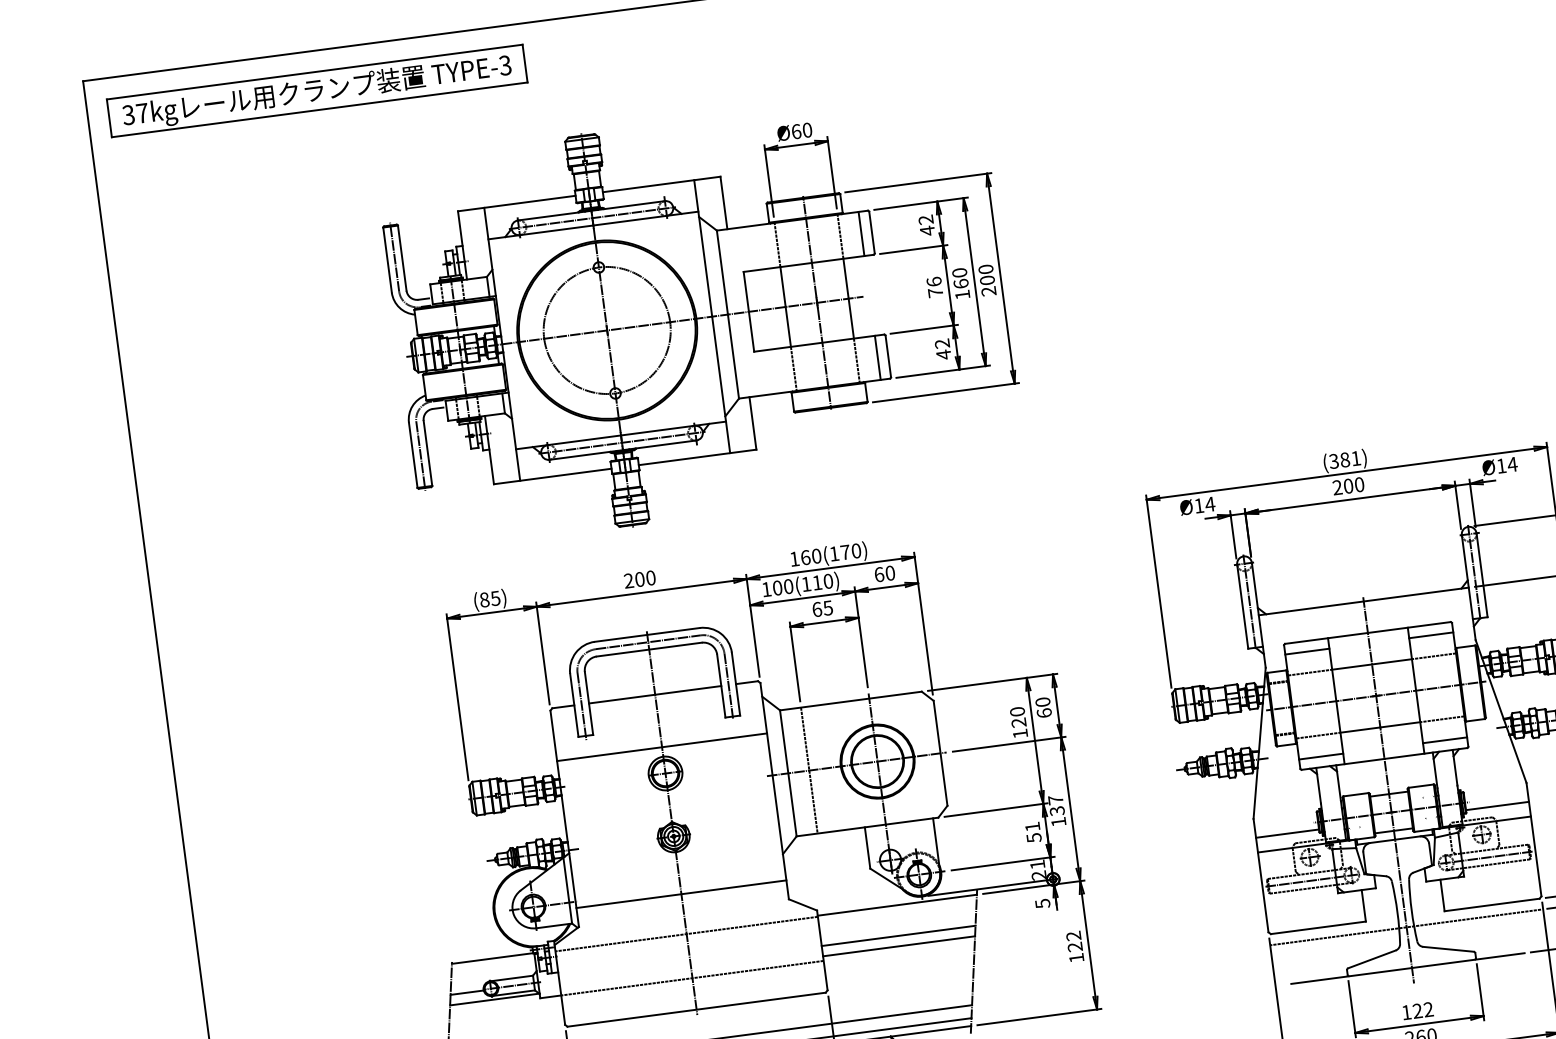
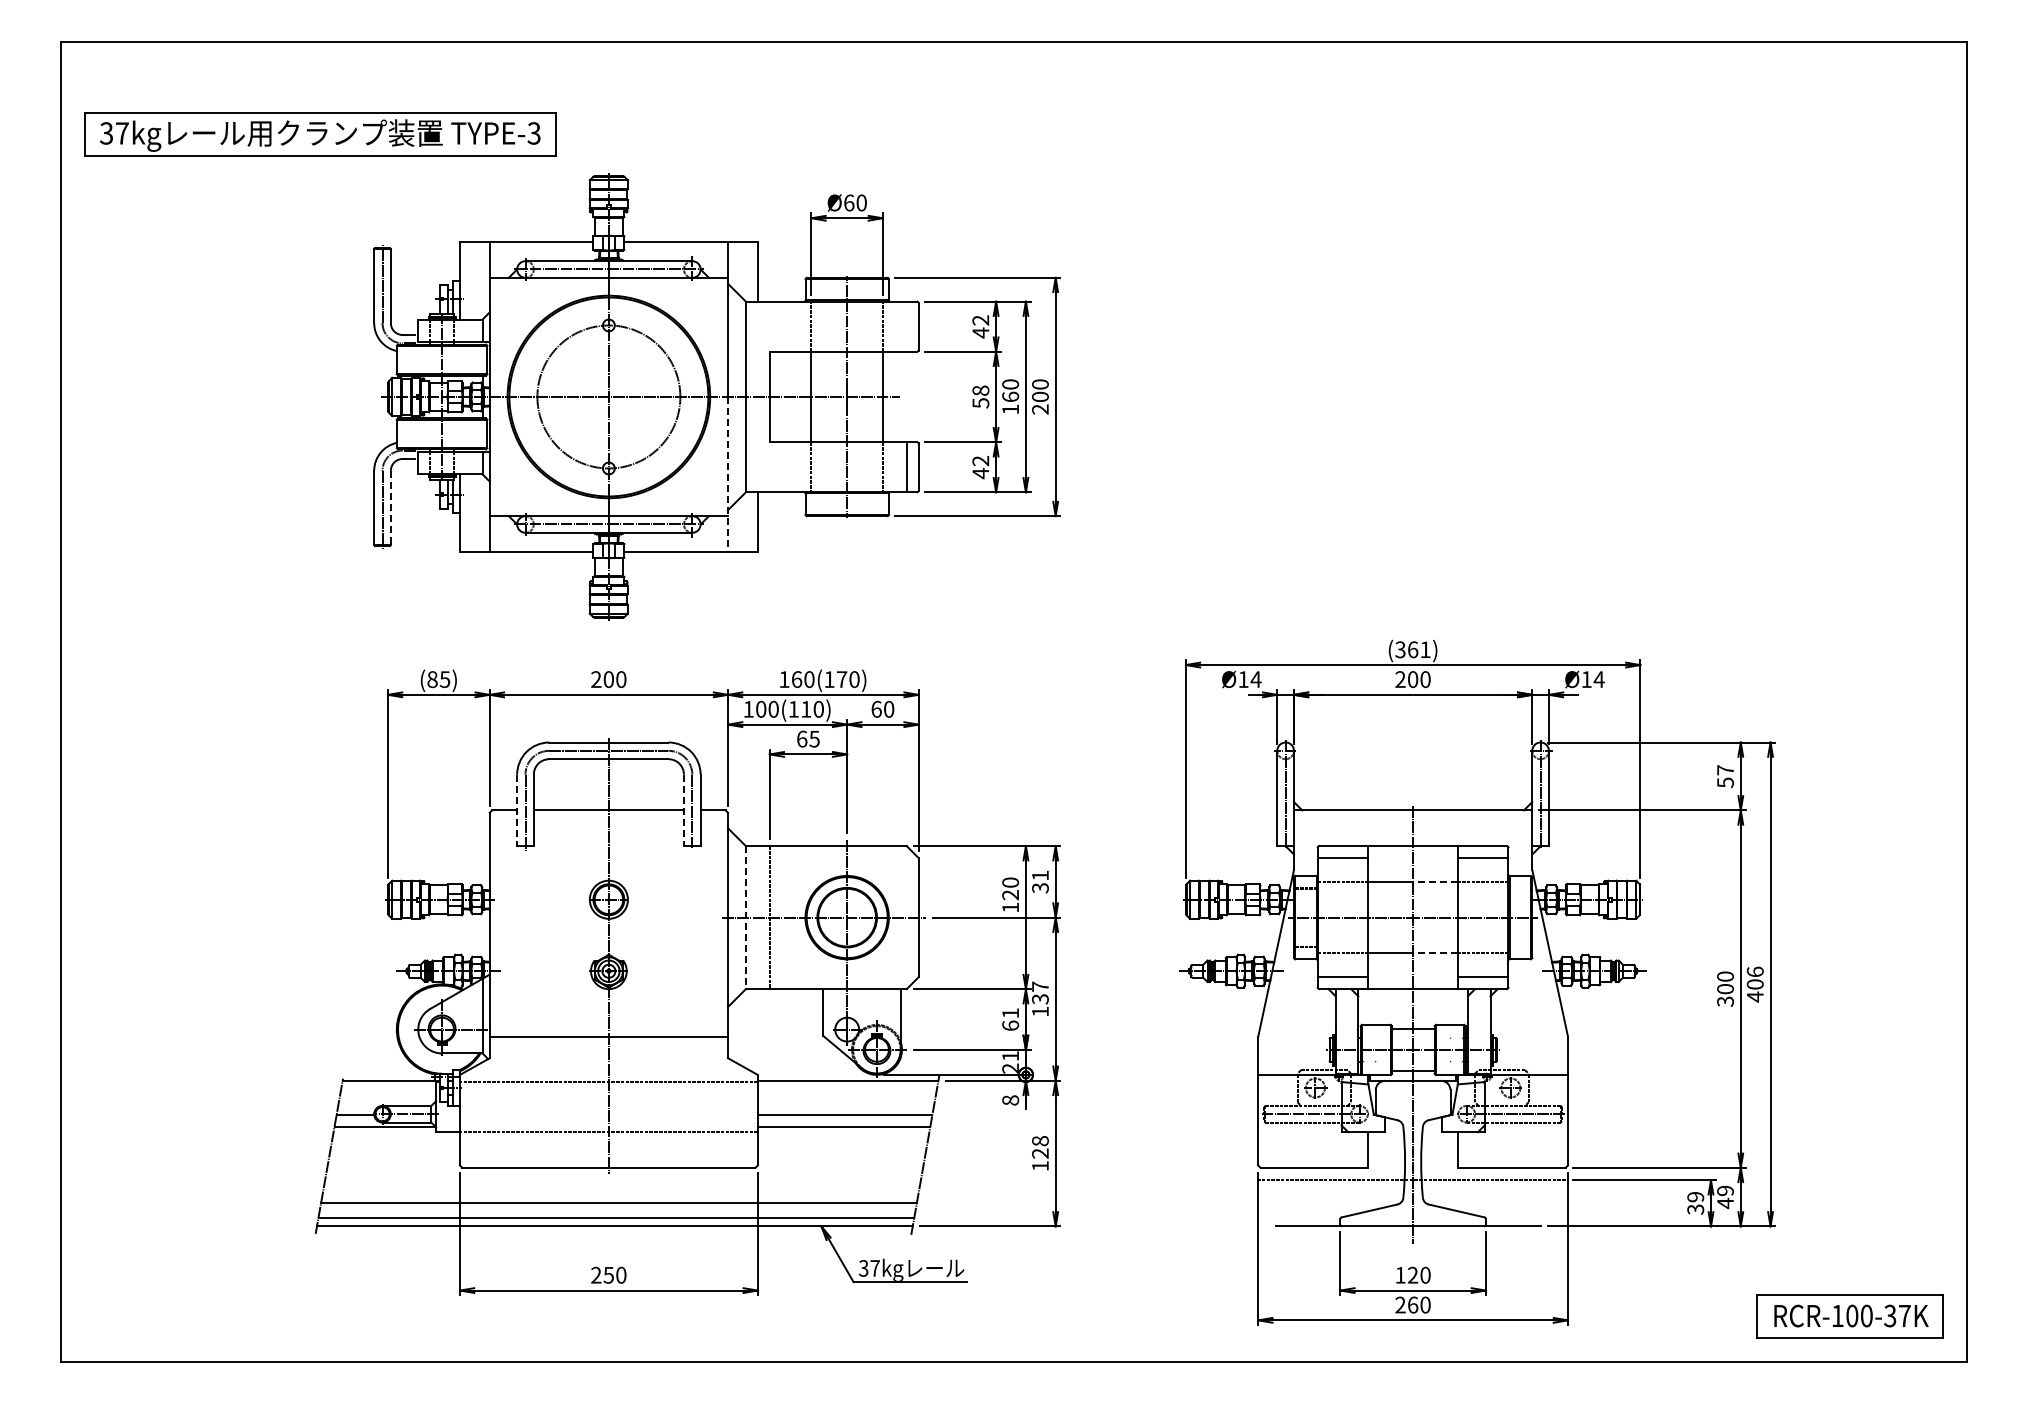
part: (317, 91) -> (320, 134), moved
line: (861, 233) -> (906, 326), removed
text: (934, 286) -> (980, 396), 76 -> 58
line: (721, 384) -> (728, 474), solid -> dashed
line: (427, 453) -> (390, 507), solid -> dashed
text: (1345, 459) -> (1413, 649), (381) -> (361)
line: (1391, 661) -> (1435, 881), solid -> dashed
line: (720, 686) -> (683, 810), solid -> dashed
line: (574, 705) -> (517, 810), solid -> dashed
text: (1043, 707) -> (1040, 881), 60 -> 31
line: (1400, 724) -> (1435, 953), solid -> dashed
line: (661, 746) -> (608, 869), removed
line: (788, 774) -> (745, 918), solid -> dashed
line: (1497, 806) -> (1532, 1058), removed
line: (1287, 833) -> (1293, 1058), removed
text: (1033, 837) -> (1010, 1025), 51 -> 61
text: (1042, 903) -> (1010, 1100), 5 -> 8
text: (1073, 936) -> (1040, 1141), 122 -> 128
text: (1428, 1009) -> (1425, 1275), 122 -> 120

